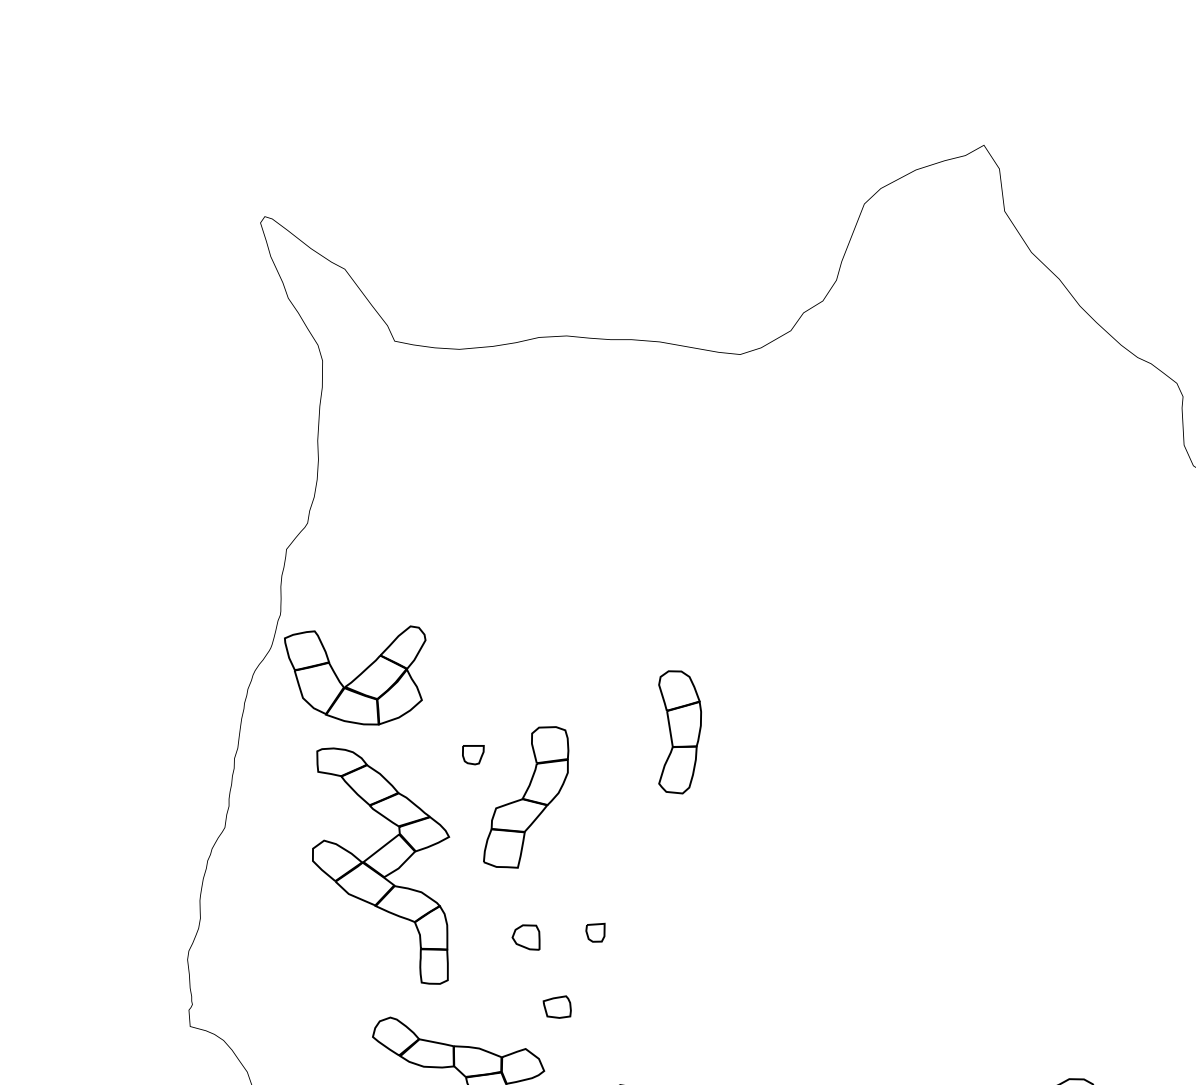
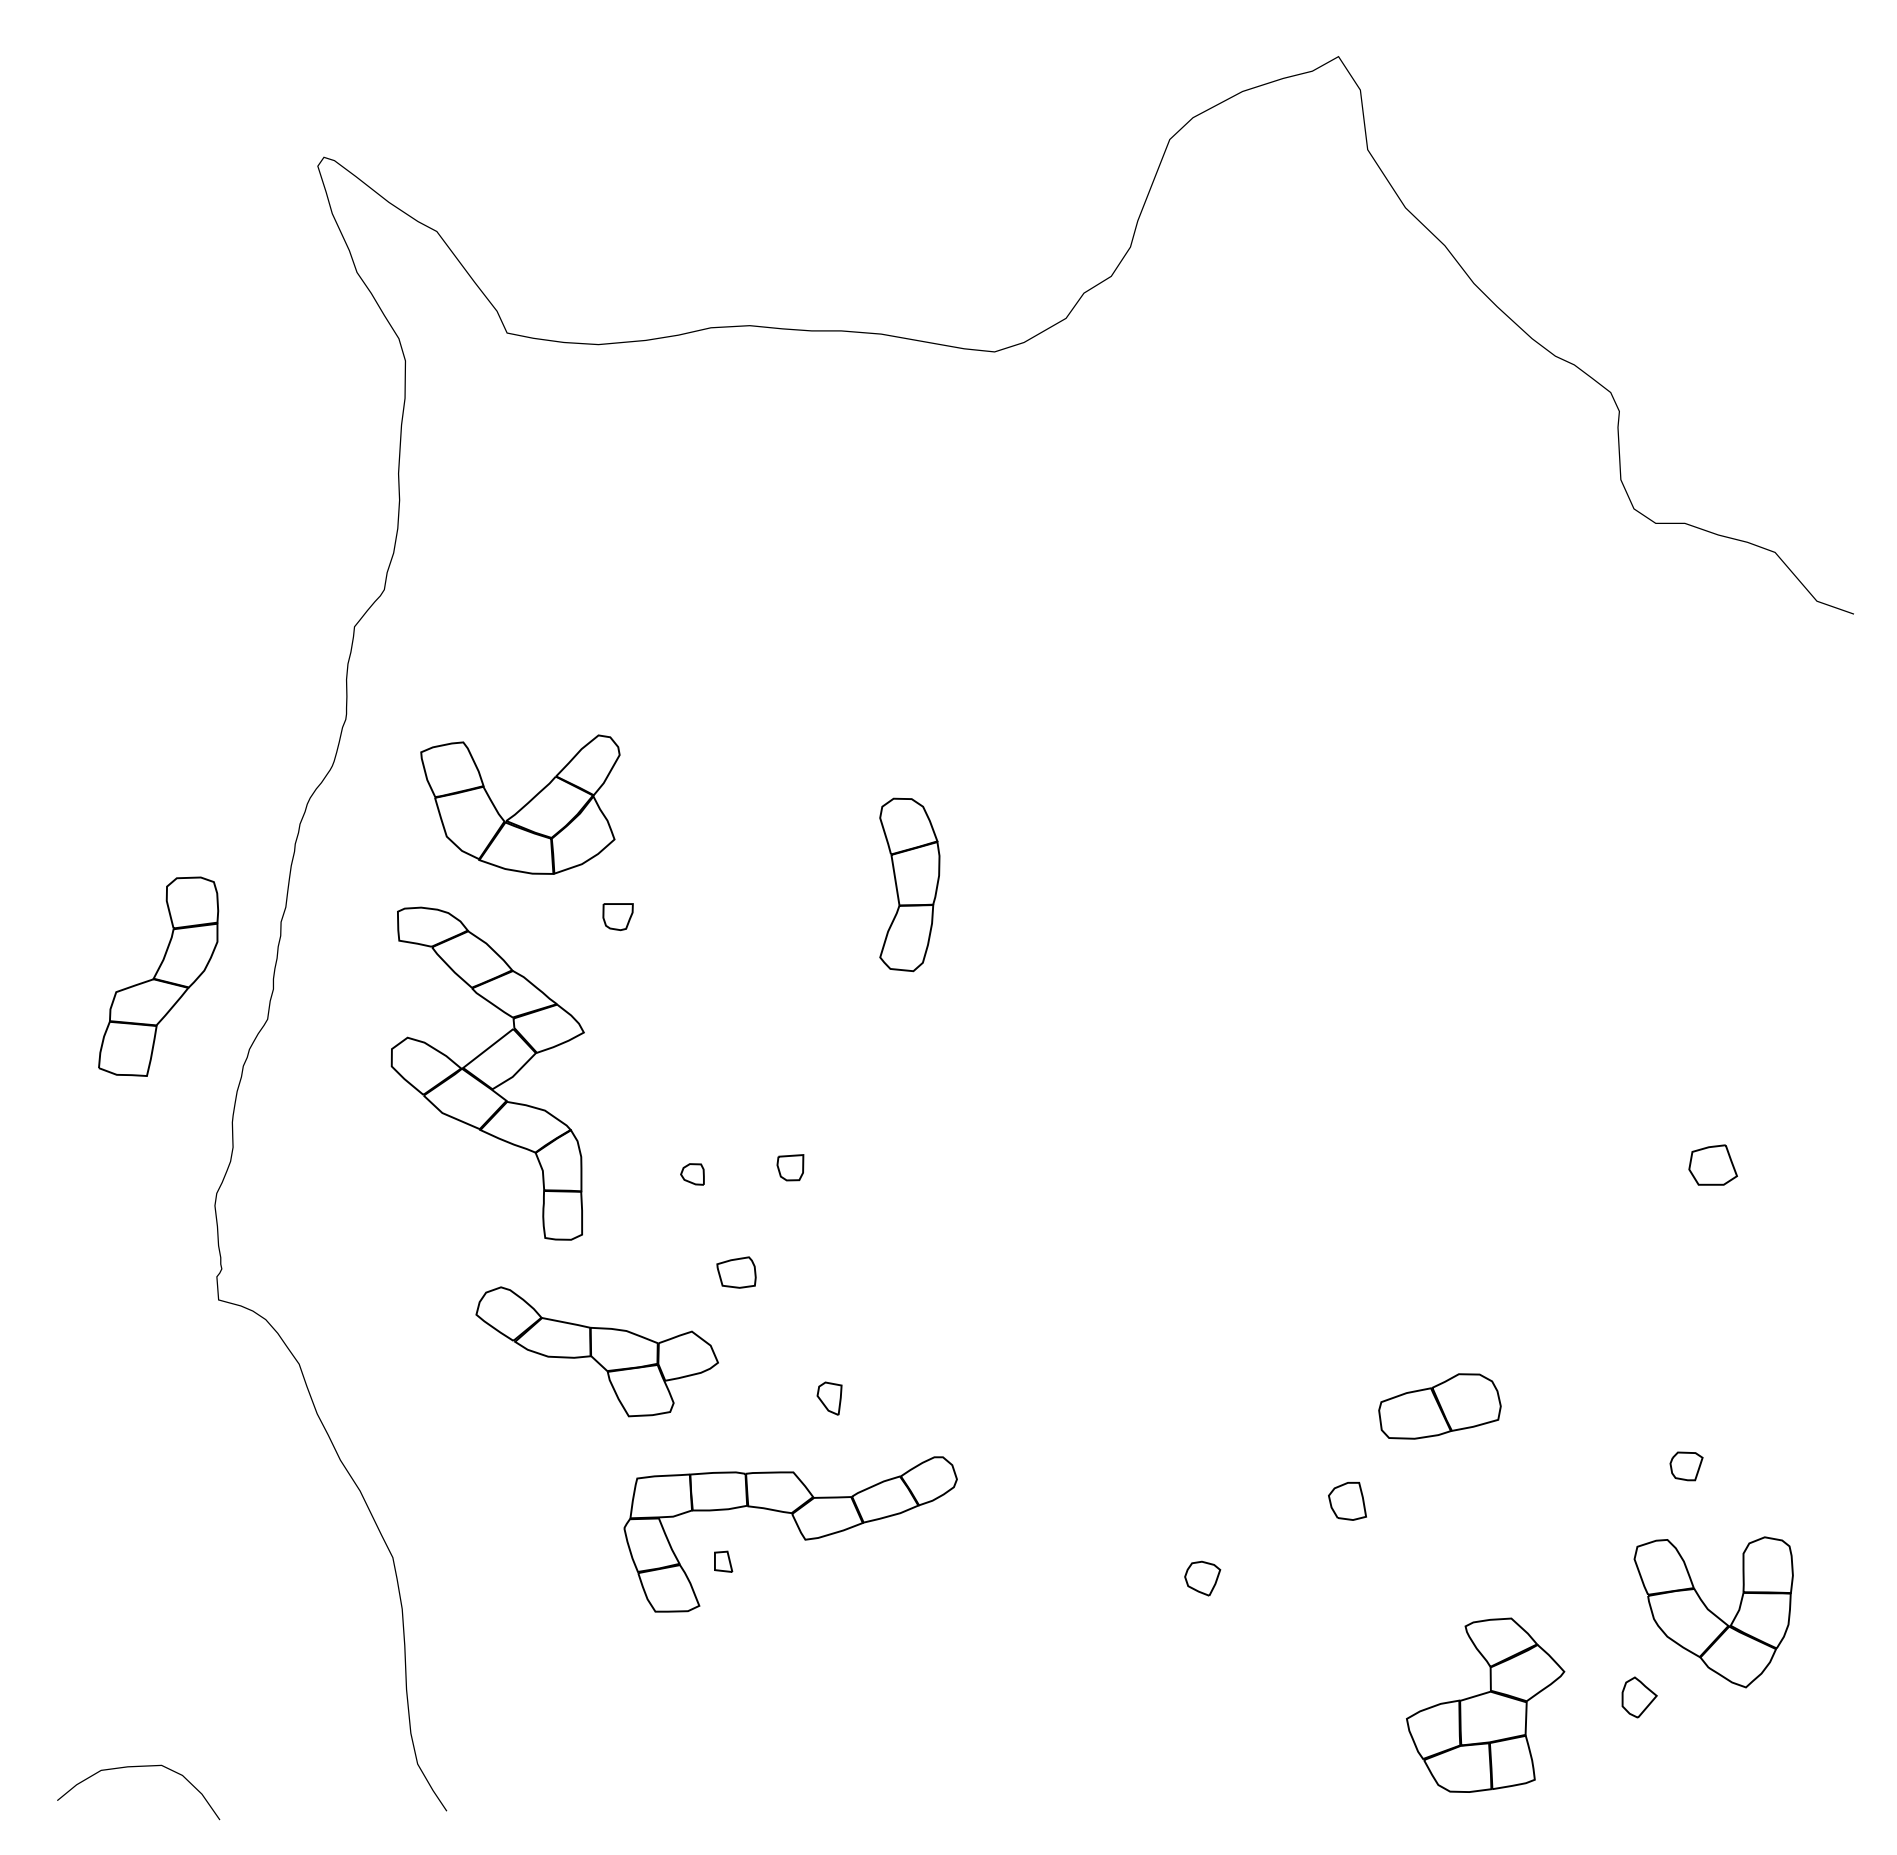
part: (355, 675) -> (520, 804), moved
part: (526, 797) -> (158, 976), moved
part: (526, 937) -> (692, 1174), size x0.6

